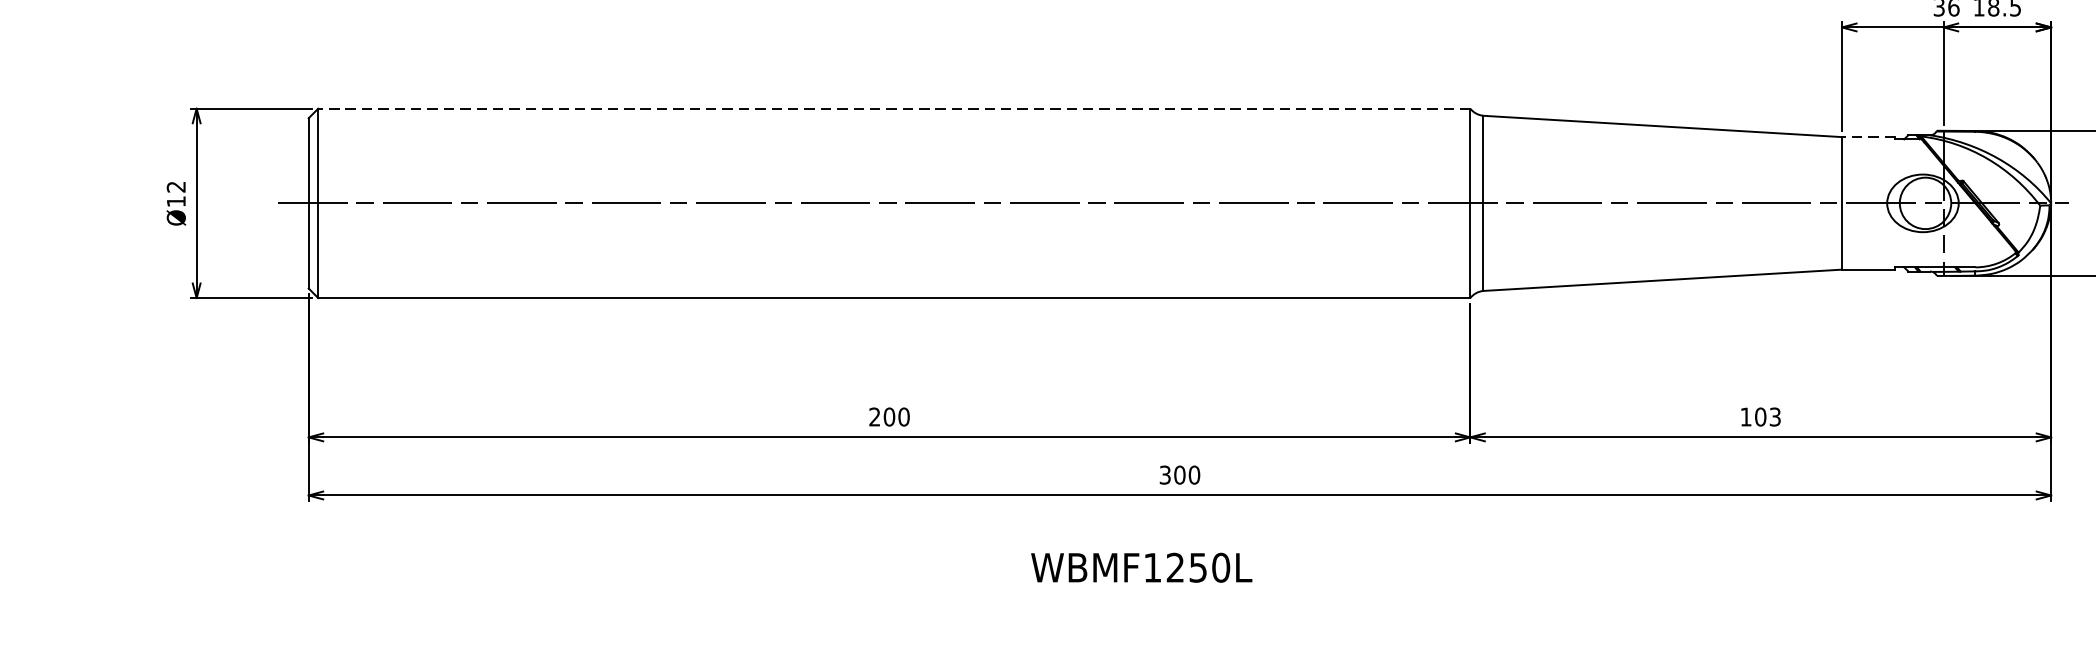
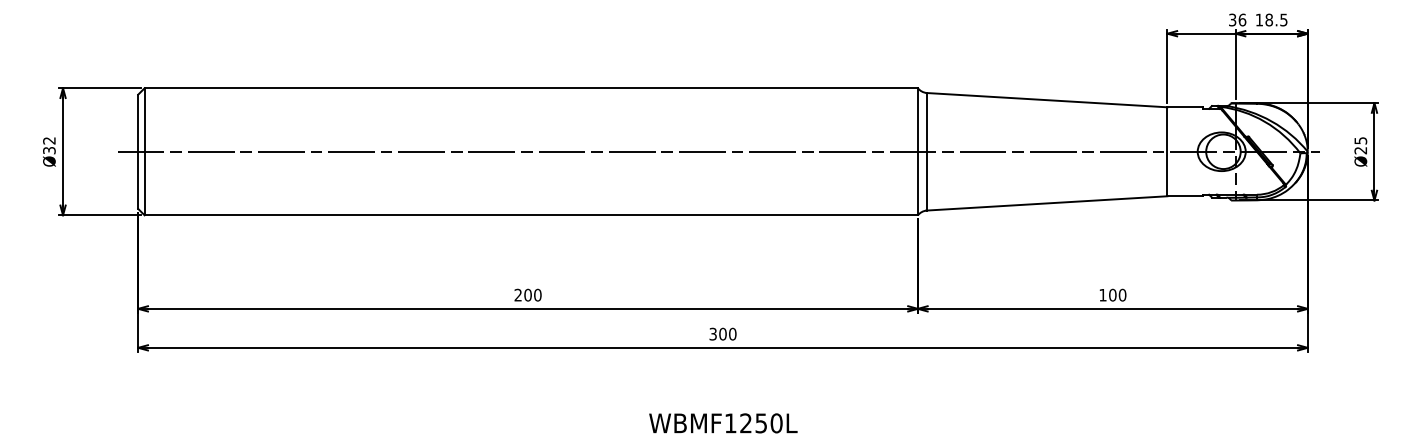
line: (894, 109) -> (531, 88), dashed -> solid
line: (1868, 137) -> (1185, 107), dashed -> solid
text: (176, 201) -> (49, 150), Ø12 -> Ø32
text: (1775, 415) -> (1122, 294), 103 -> 100
text: (1141, 567) -> (723, 423), moved

